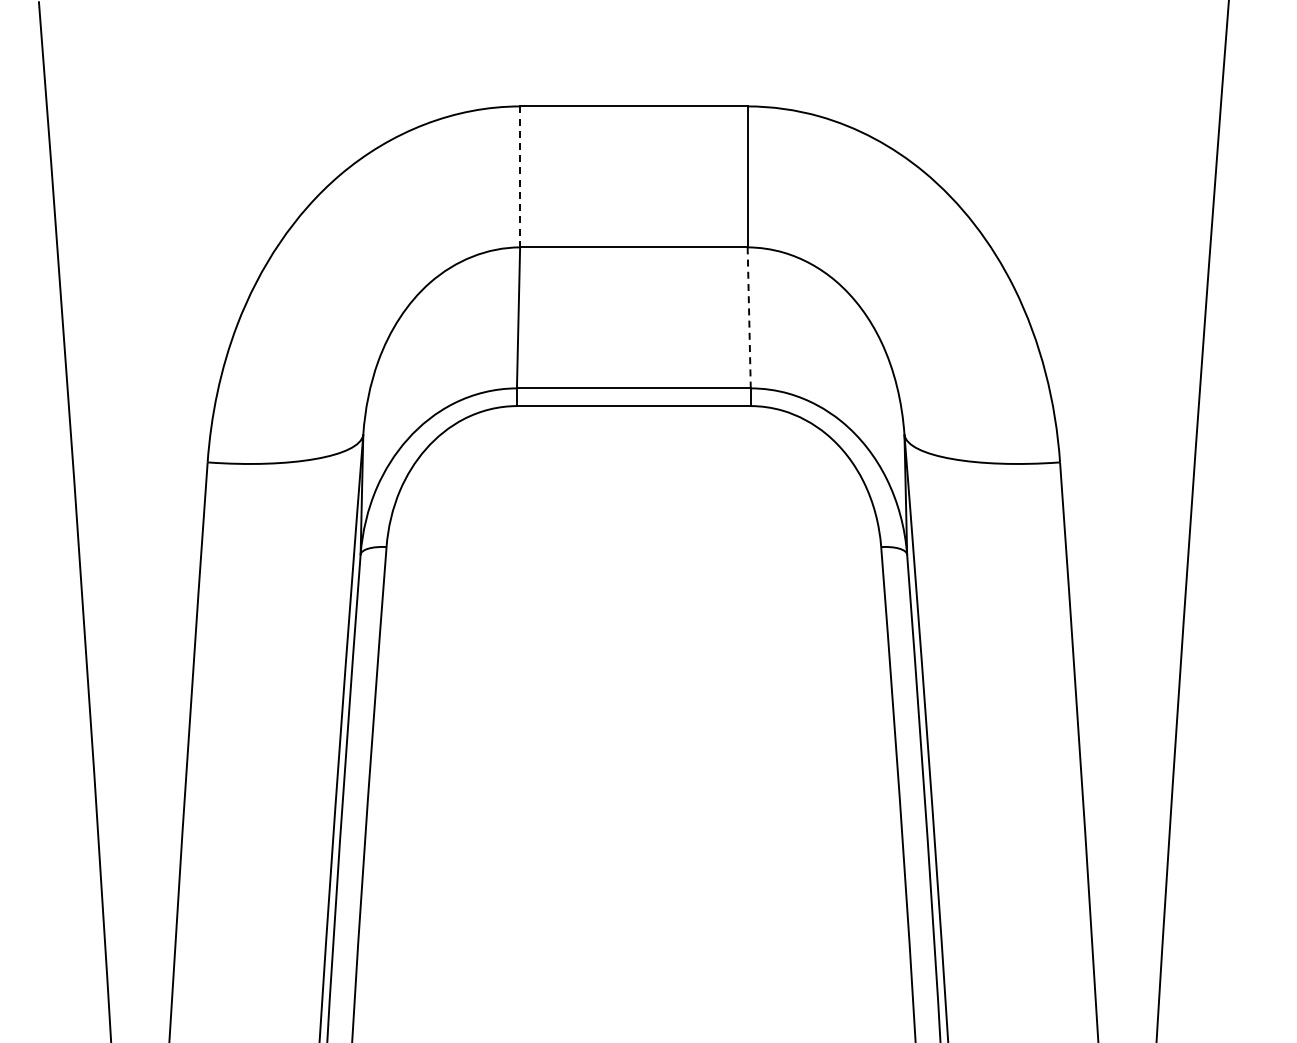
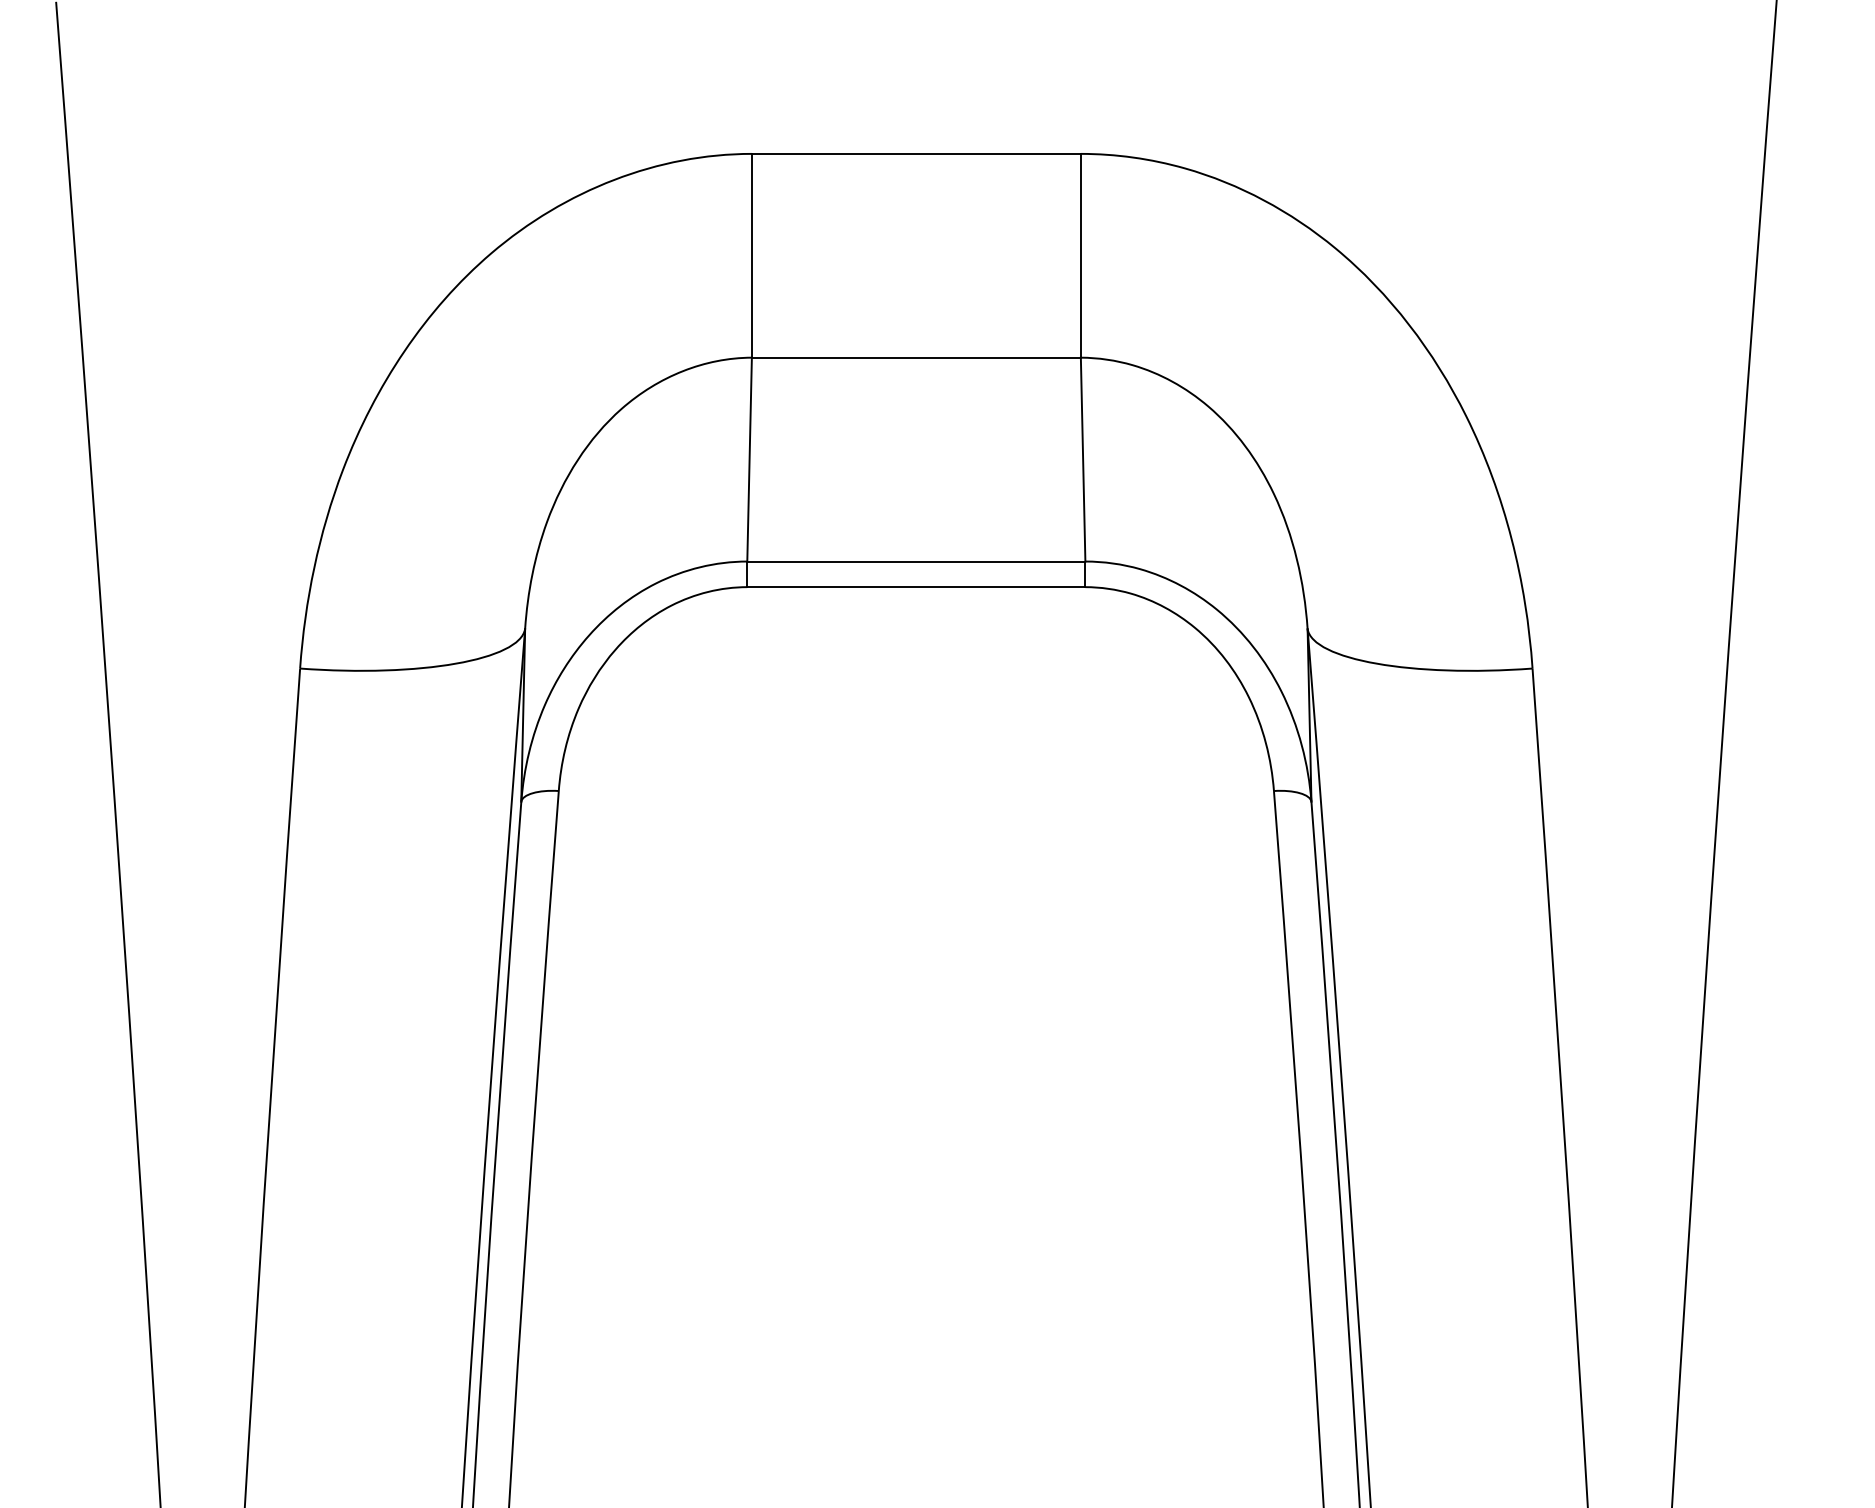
line: (520, 177) -> (752, 256), dashed -> solid
line: (749, 317) -> (1083, 459), dashed -> solid

